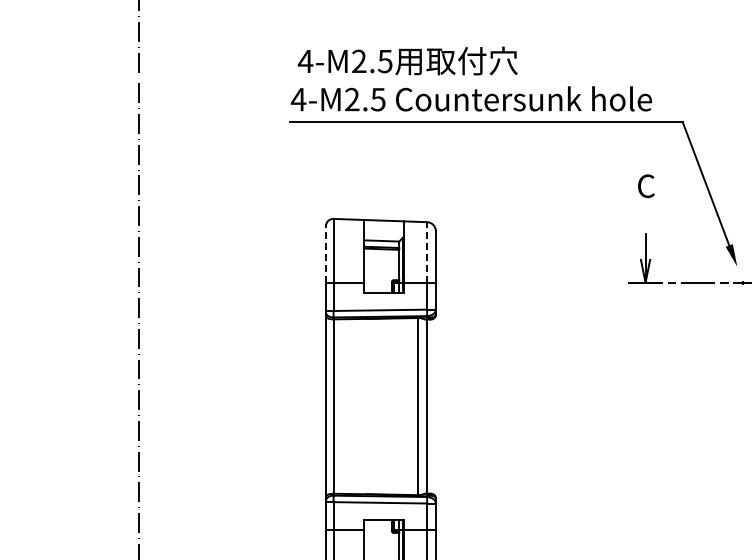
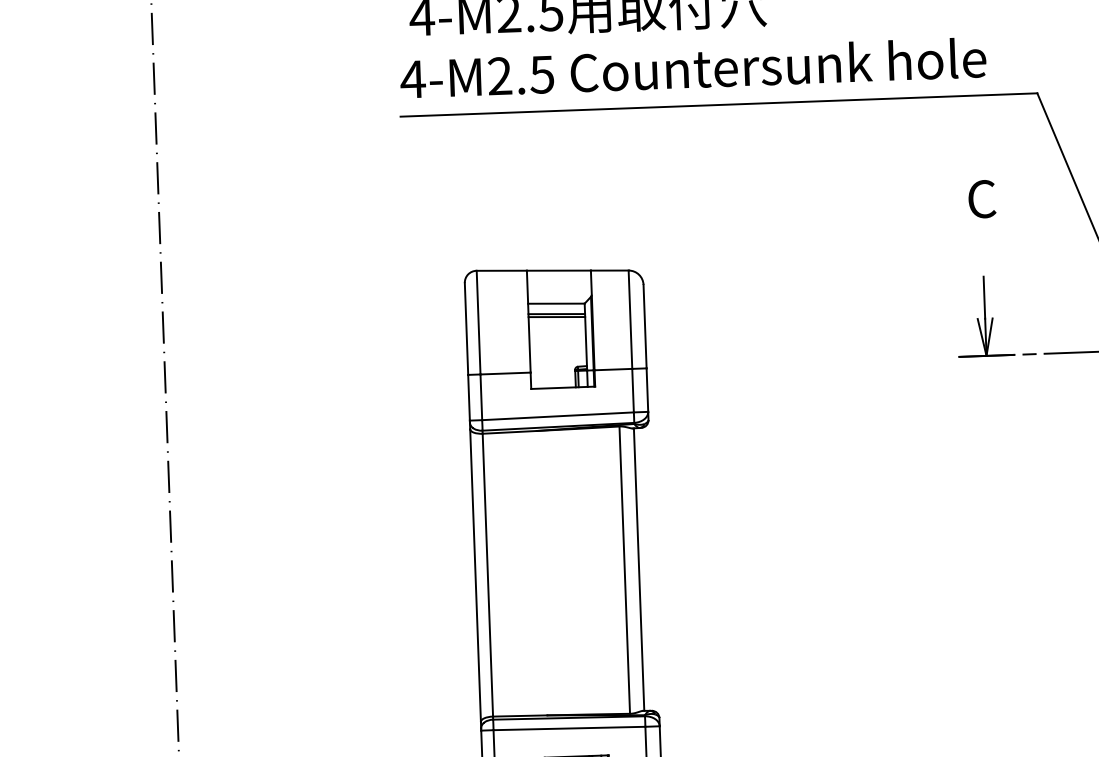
line: (427, 252) -> (631, 319), dashed -> solid
line: (325, 254) -> (465, 329), dashed -> solid

